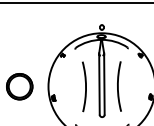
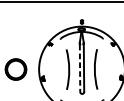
line: (99, 85) -> (80, 68), solid -> dashed

